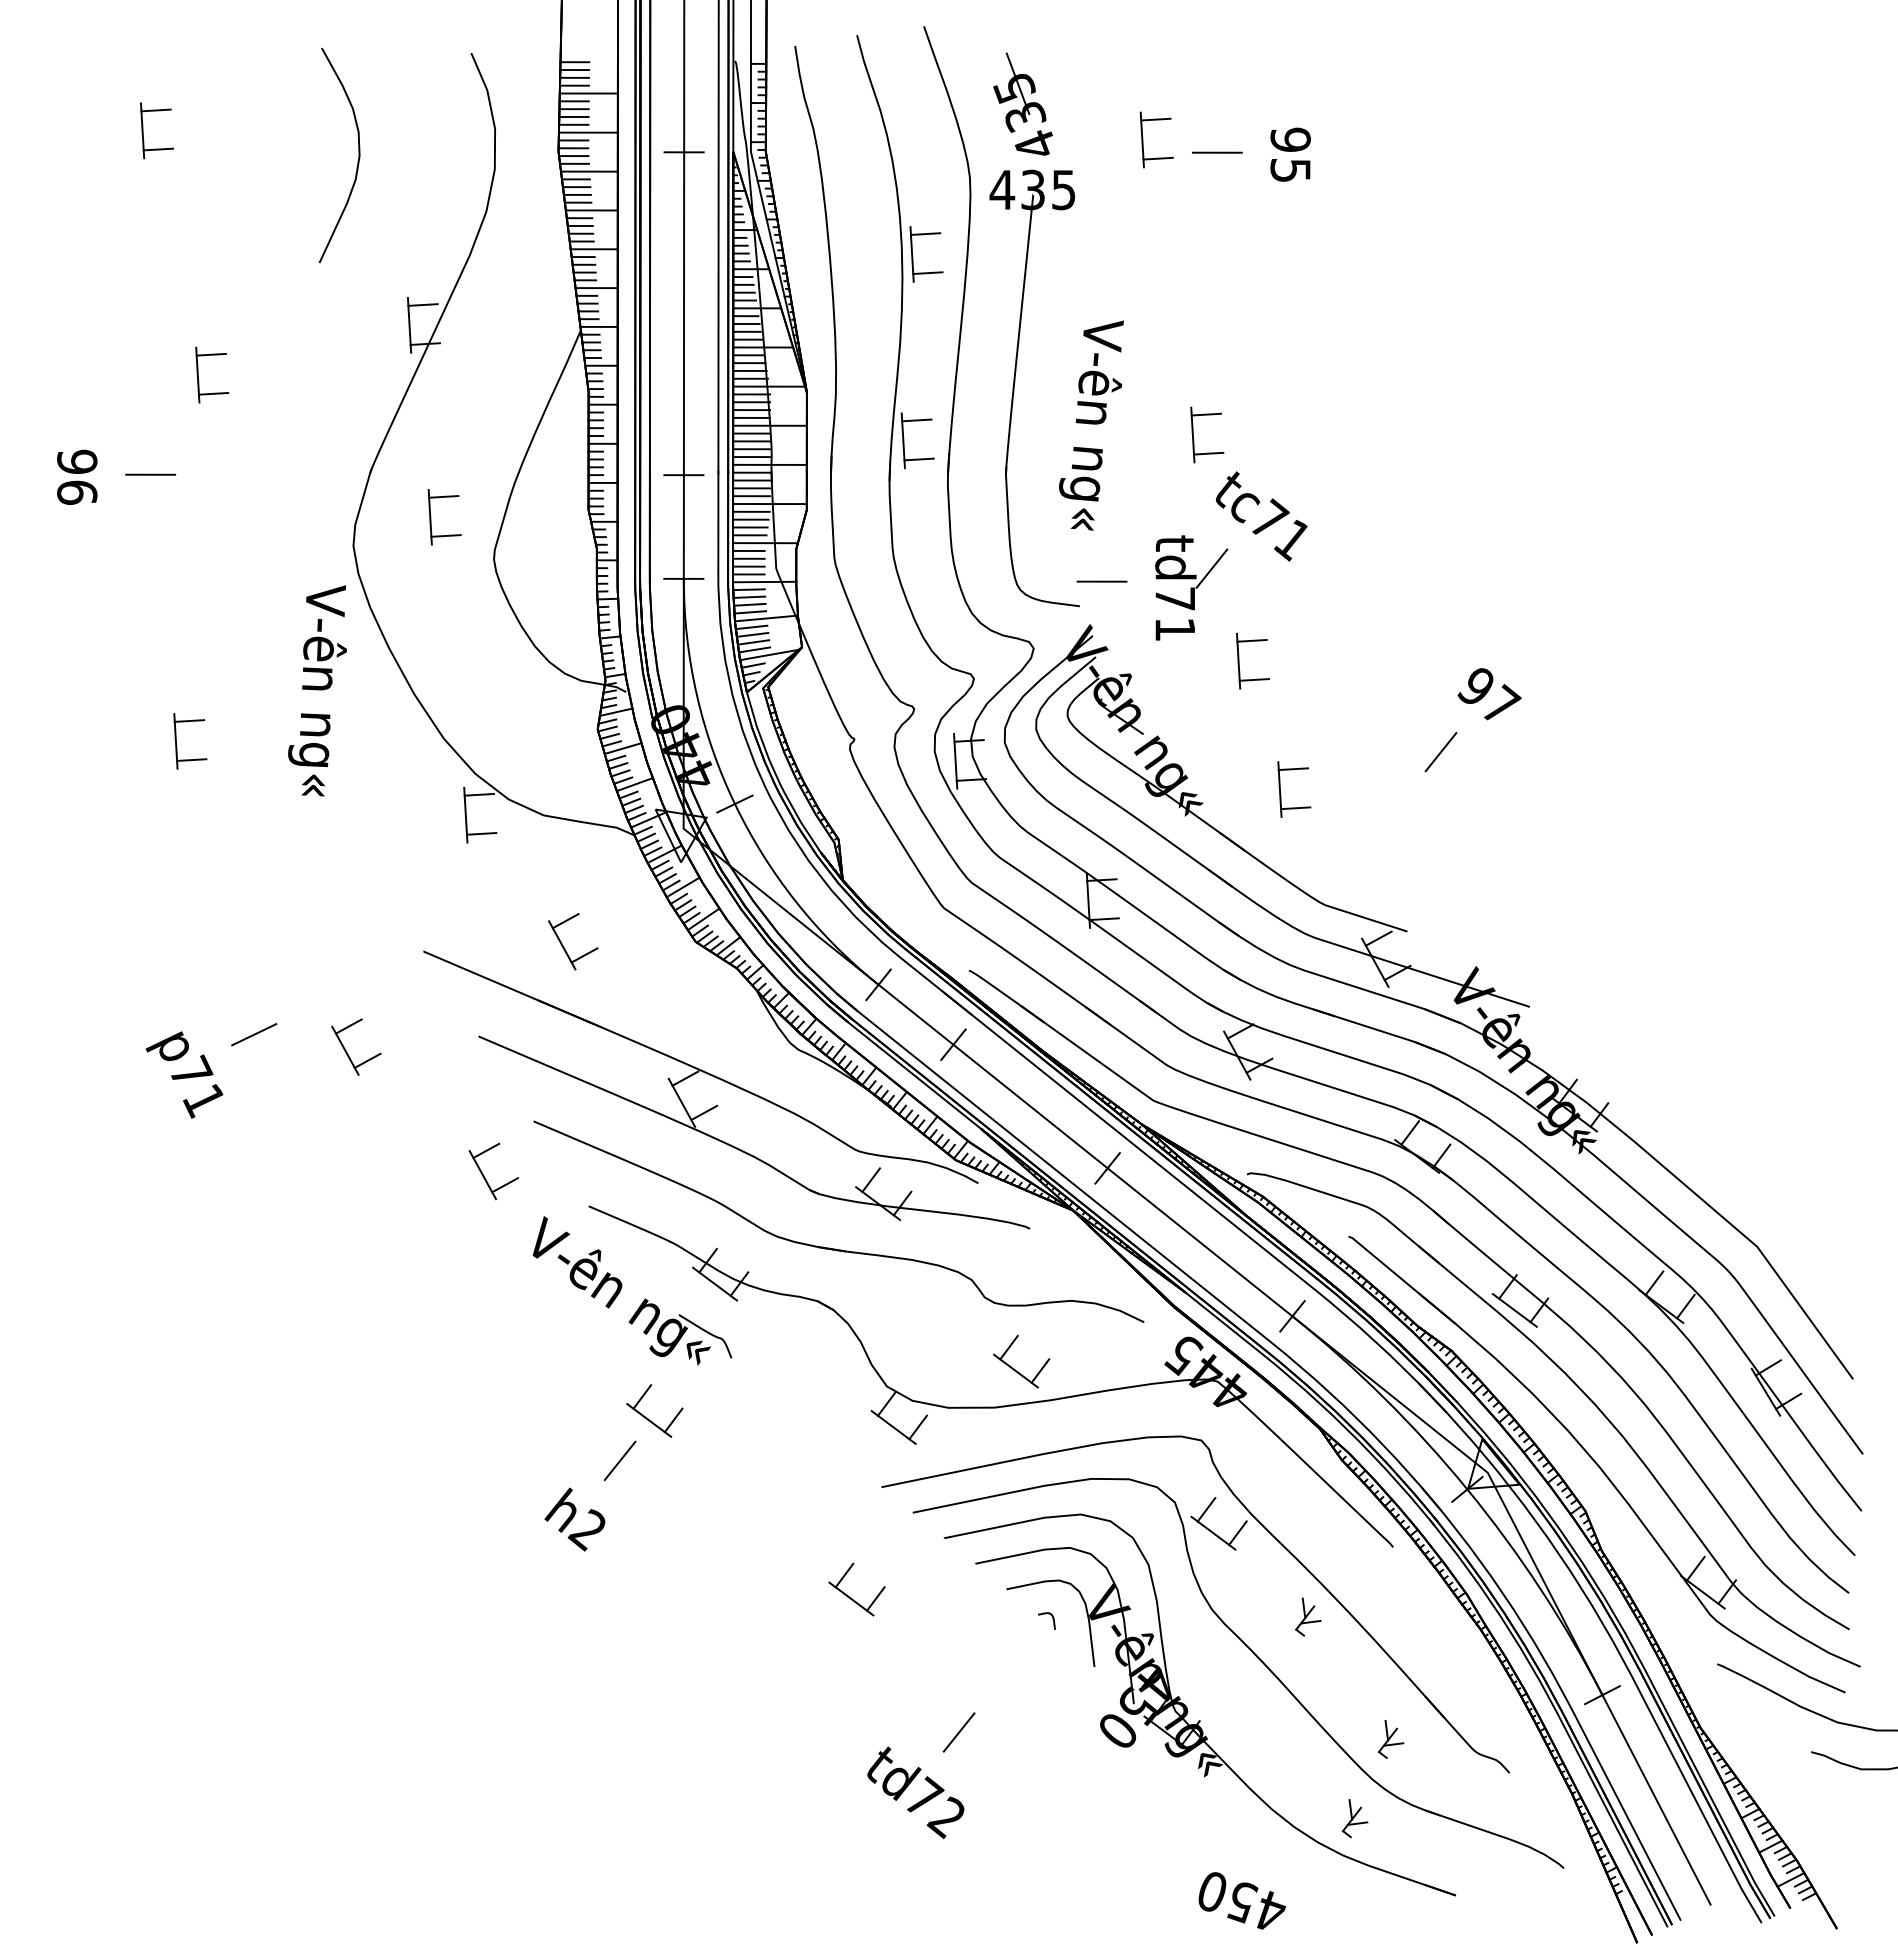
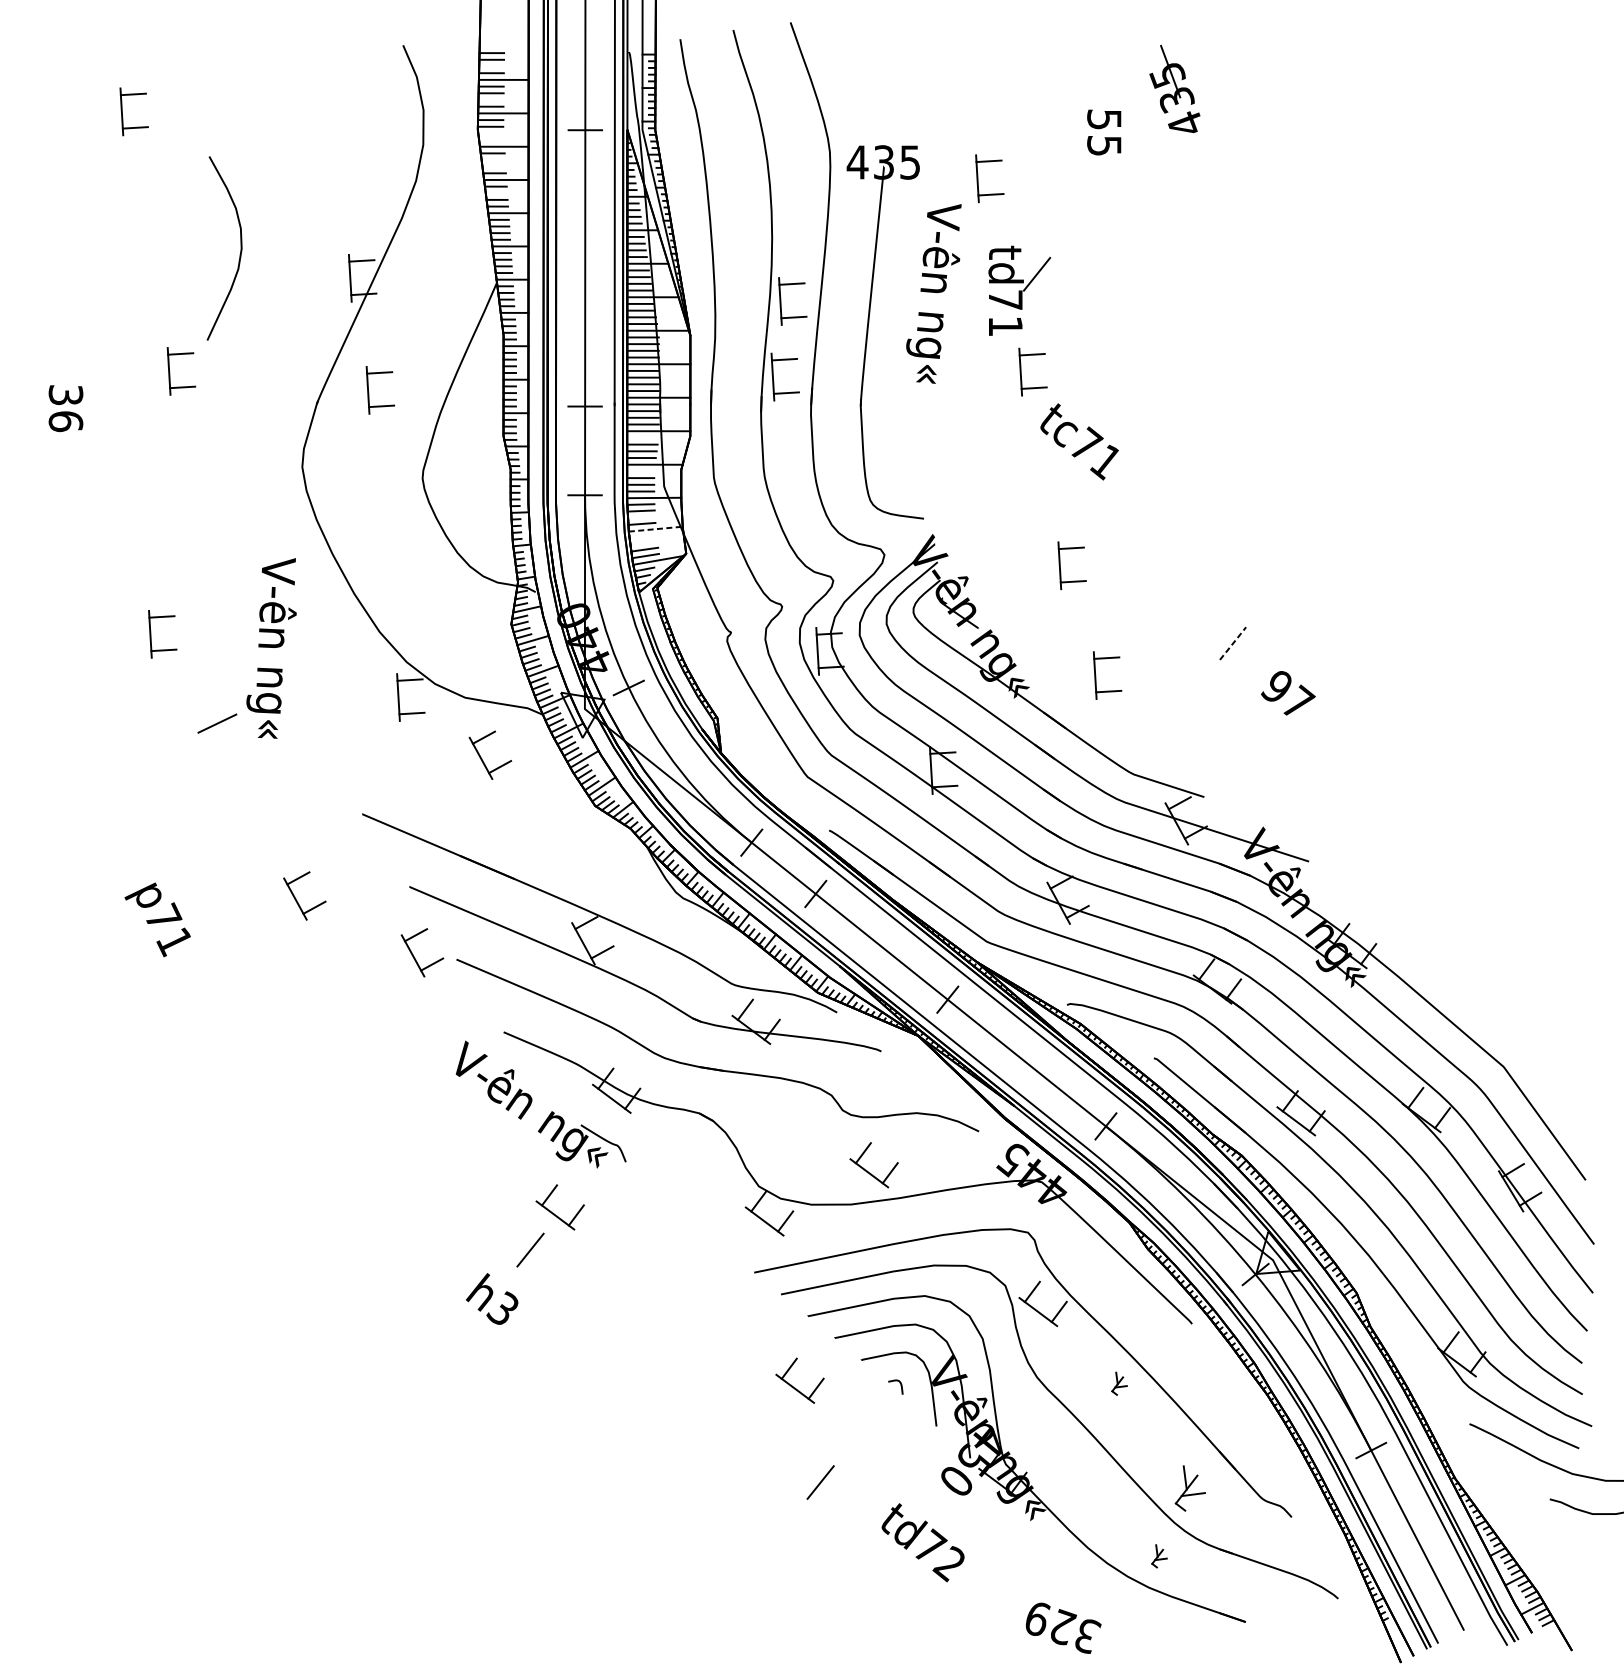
line: (574, 77) -> (491, 66), removed
part: (1022, 103) -> (1174, 88), moved
line: (573, 116) -> (490, 99), removed
part: (1143, 139) -> (978, 178), moved
text: (1290, 139) -> (1104, 119), 95 -> 55
line: (1216, 152) -> (1040, 130), removed
line: (573, 156) -> (490, 133), removed
curve: (357, 160) -> (239, 252), moved
line: (574, 163) -> (491, 139), removed
line: (576, 187) -> (493, 160), removed
line: (576, 194) -> (493, 166), removed
line: (579, 225) -> (495, 192), removed
part: (913, 255) -> (781, 302), moved
part: (198, 374) -> (169, 370), moved
text: (1091, 425) -> (933, 293), moved
text: (77, 461) -> (66, 394), 96 -> 36
line: (150, 474) -> (128, 405), removed
line: (751, 511) -> (642, 437), removed
part: (431, 517) -> (369, 390), moved
line: (748, 550) -> (640, 471), removed
line: (1101, 581) -> (942, 497), removed
part: (1191, 587) -> (1019, 290), moved
line: (749, 604) -> (641, 517), removed
line: (766, 618) -> (655, 529), solid -> dashed
line: (751, 627) -> (642, 536), removed
line: (752, 634) -> (643, 542), removed
text: (317, 690) -> (271, 648), moved
text: (1489, 694) -> (1288, 693), moved
line: (1441, 751) -> (1233, 643), solid -> dashed
part: (563, 945) -> (482, 758), moved
line: (254, 1034) -> (217, 723), moved
part: (484, 1175) -> (414, 956), moved
text: (586, 1530) -> (501, 1309), h2 -> h3
part: (851, 1597) -> (795, 1387), moved
part: (1308, 1616) -> (1119, 1383), size x0.7
part: (1390, 1739) -> (1189, 1488), size x1.4
text: (915, 1792) -> (922, 1542), moved
part: (1354, 1818) -> (1159, 1556), size x0.7
text: (1242, 1902) -> (1063, 1628), 450 -> 329

